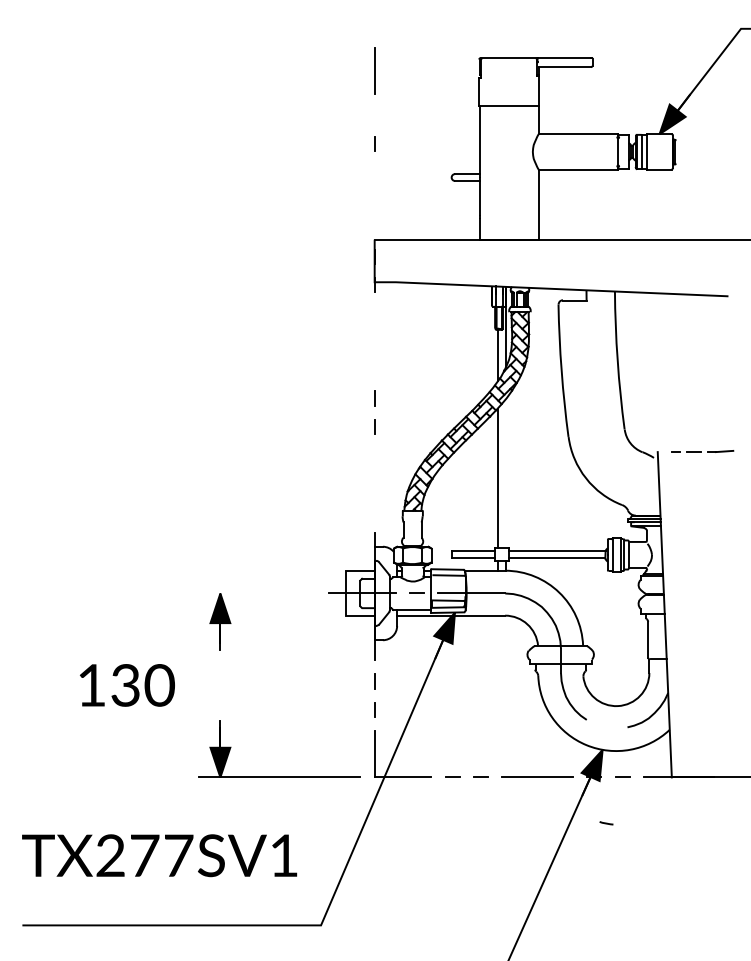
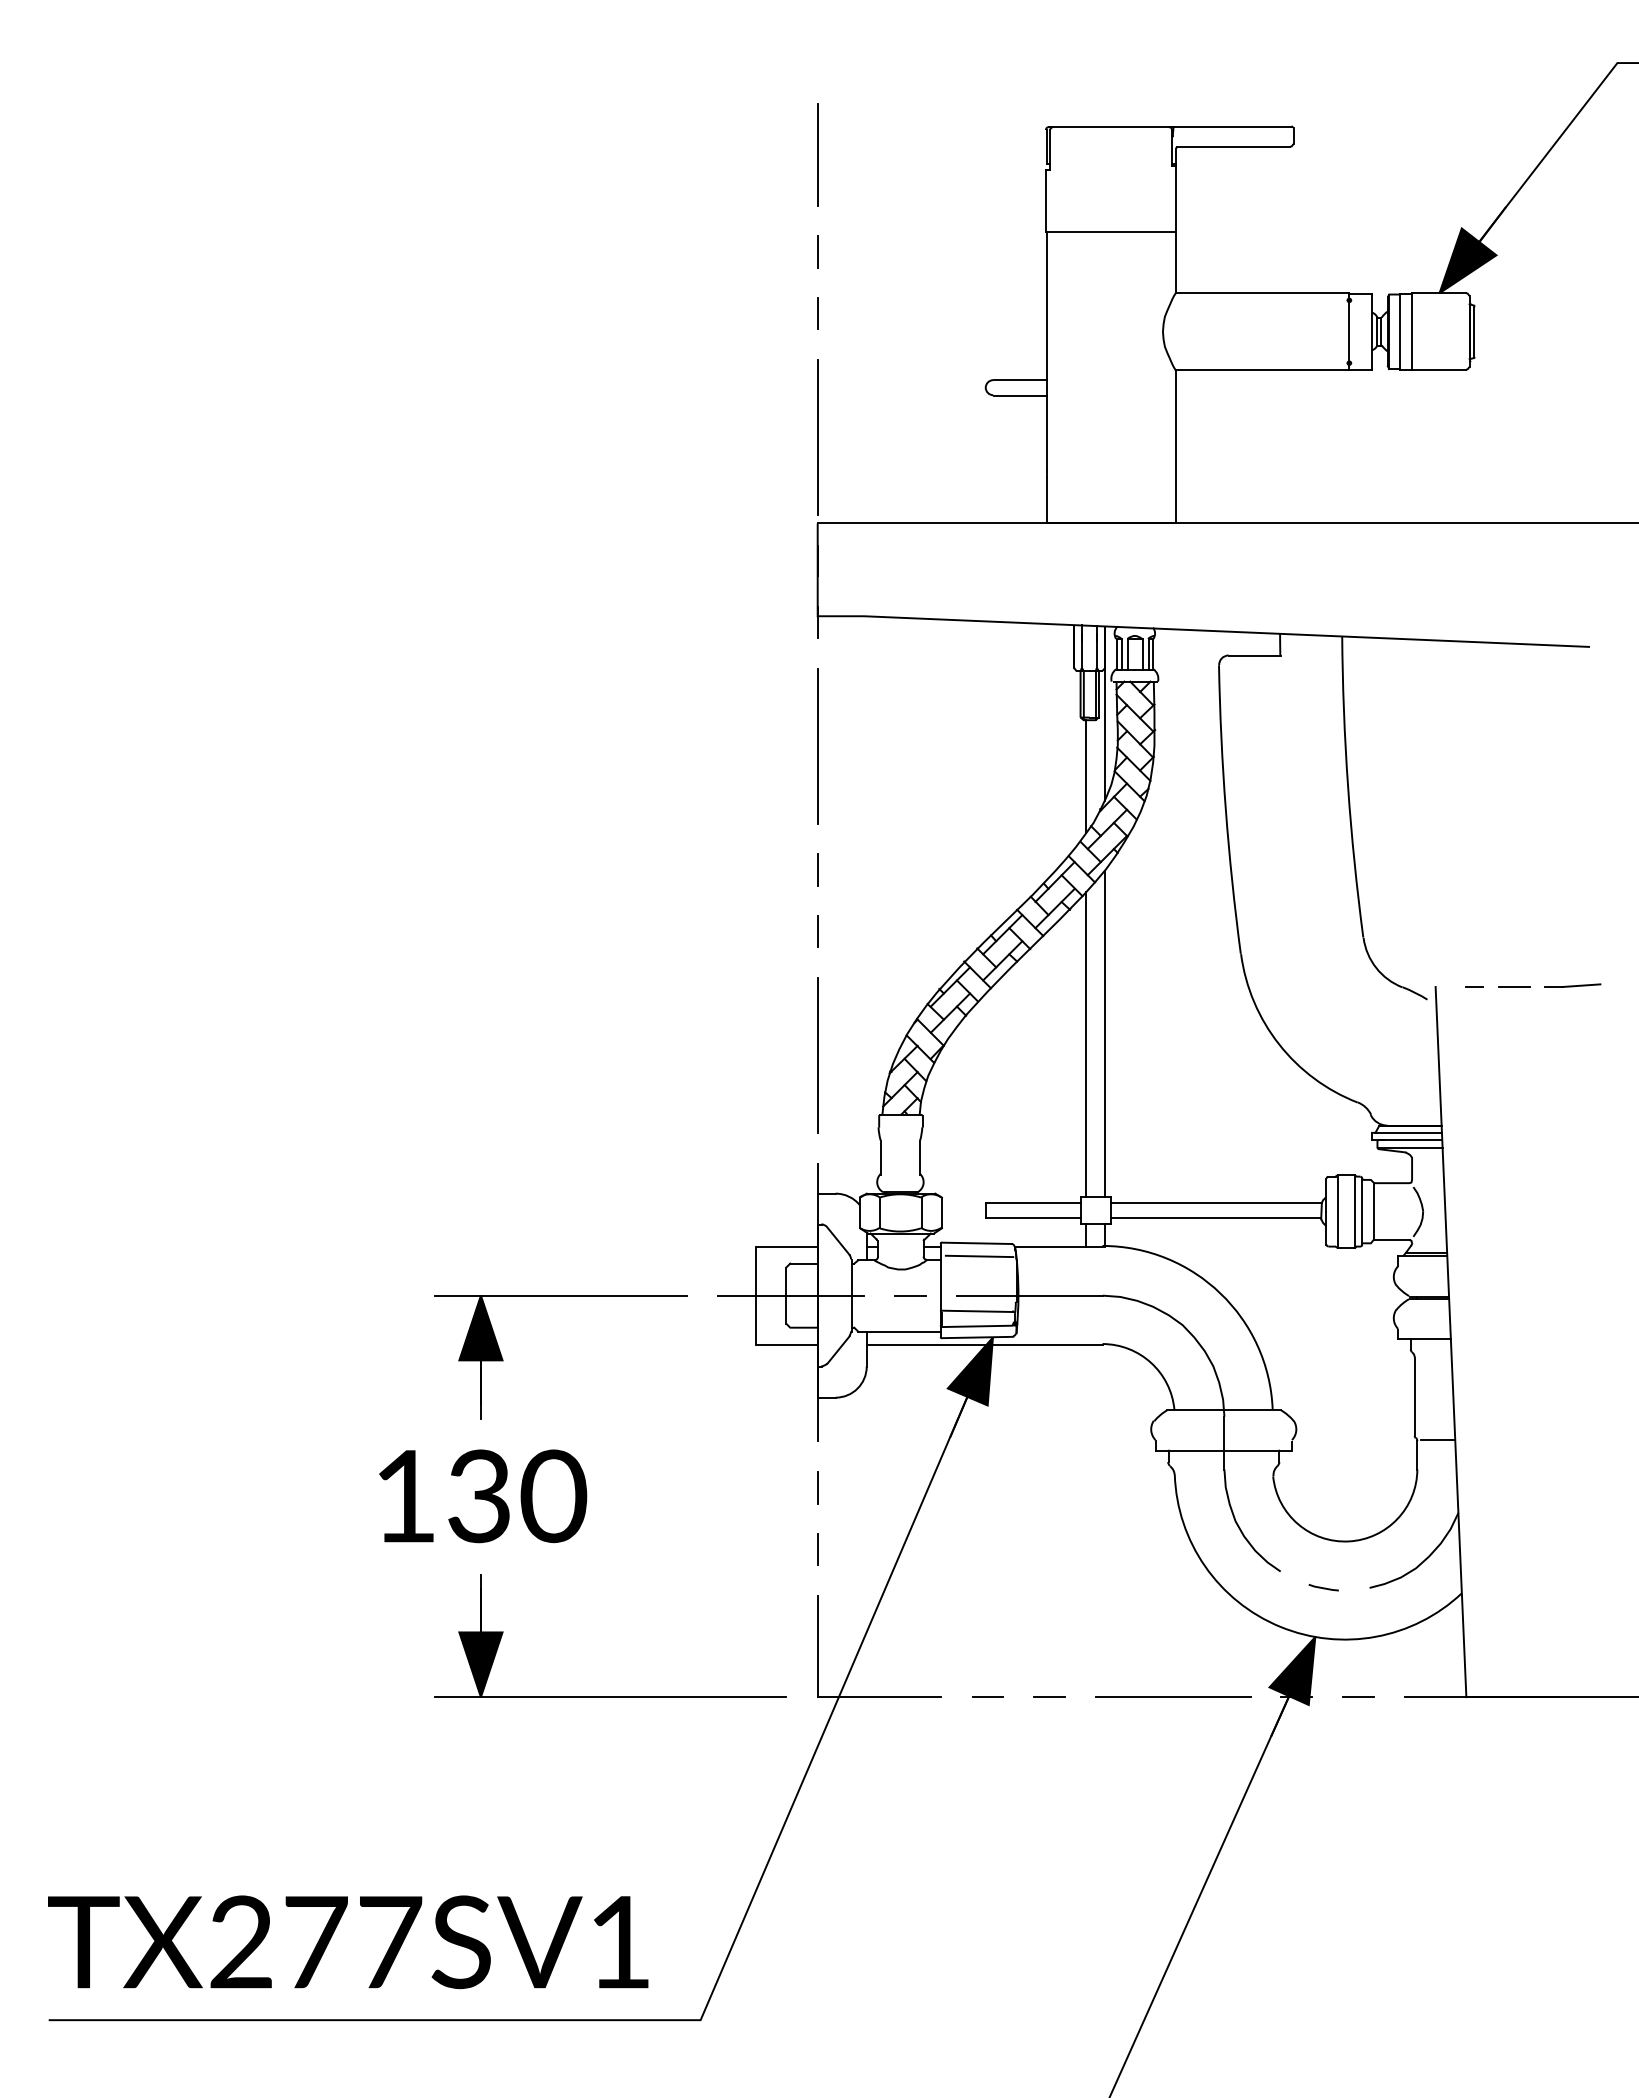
line: (374, 115) -> (817, 252), added
line: (374, 199) -> (817, 435), added
line: (374, 341) -> (817, 745), added
line: (506, 473) -> (1105, 1033), added
line: (374, 482) -> (817, 1053), added
line: (256, 593) -> (559, 1295), added
text: (127, 685) -> (483, 1496), moved
line: (606, 823) -> (1323, 1588), moved
text: (159, 855) -> (347, 1941), moved

